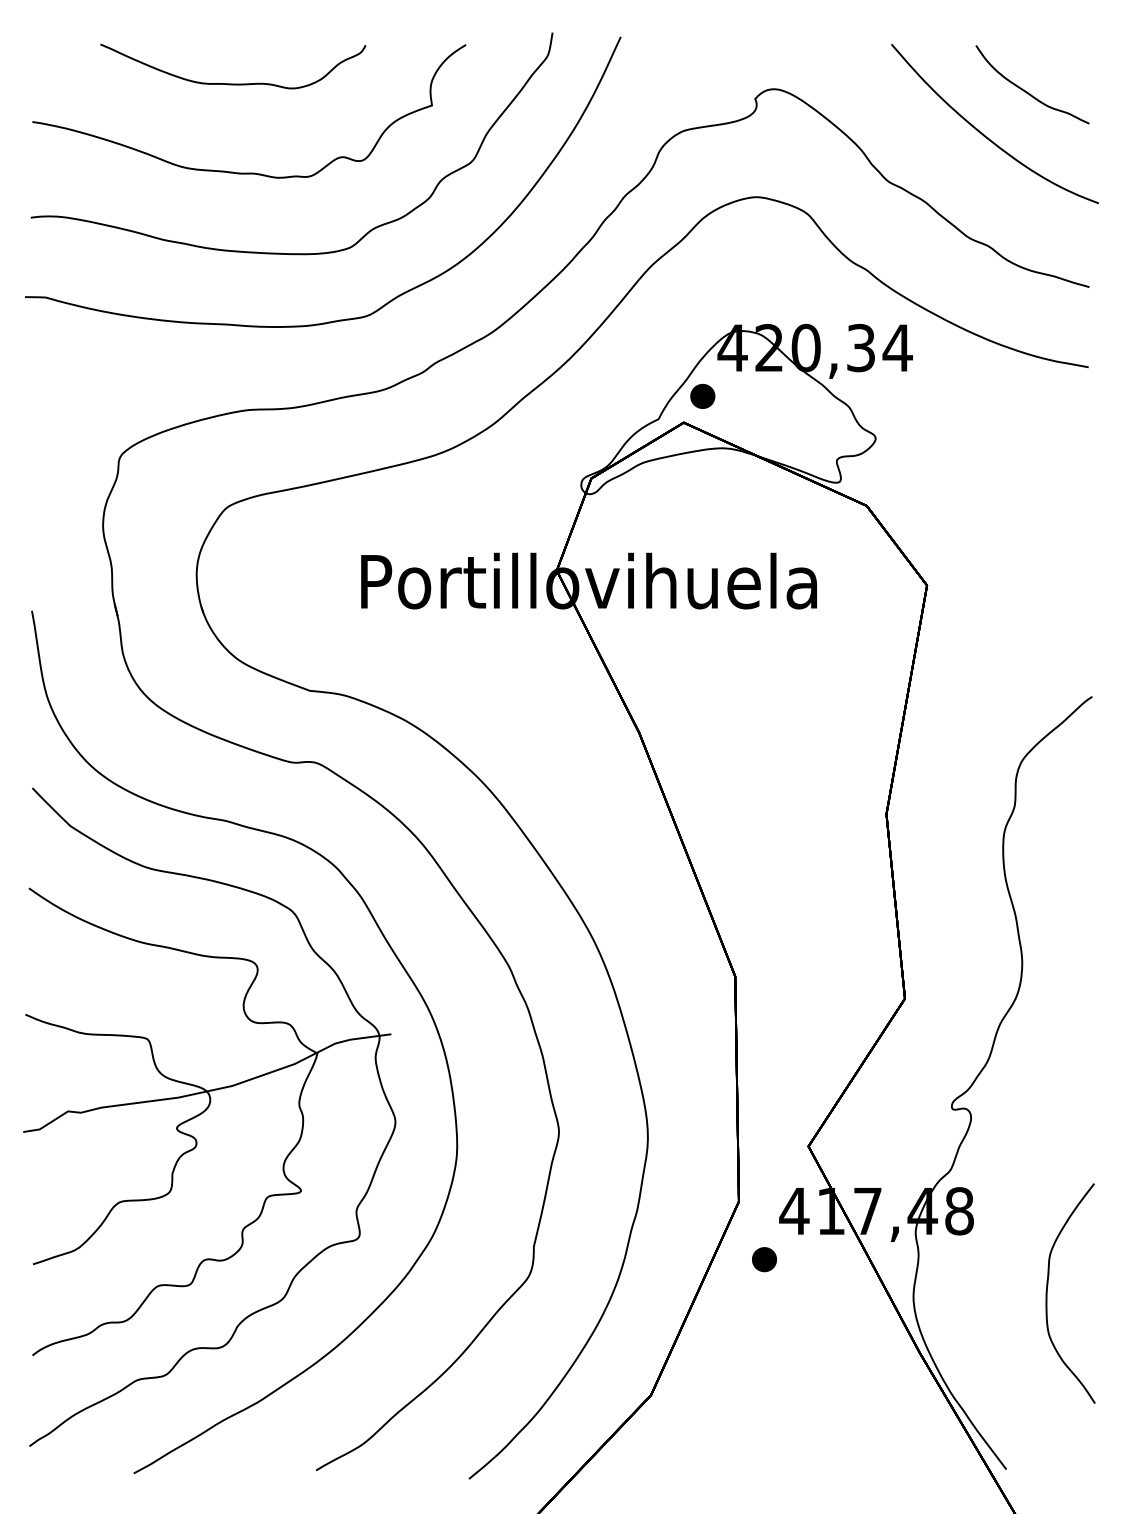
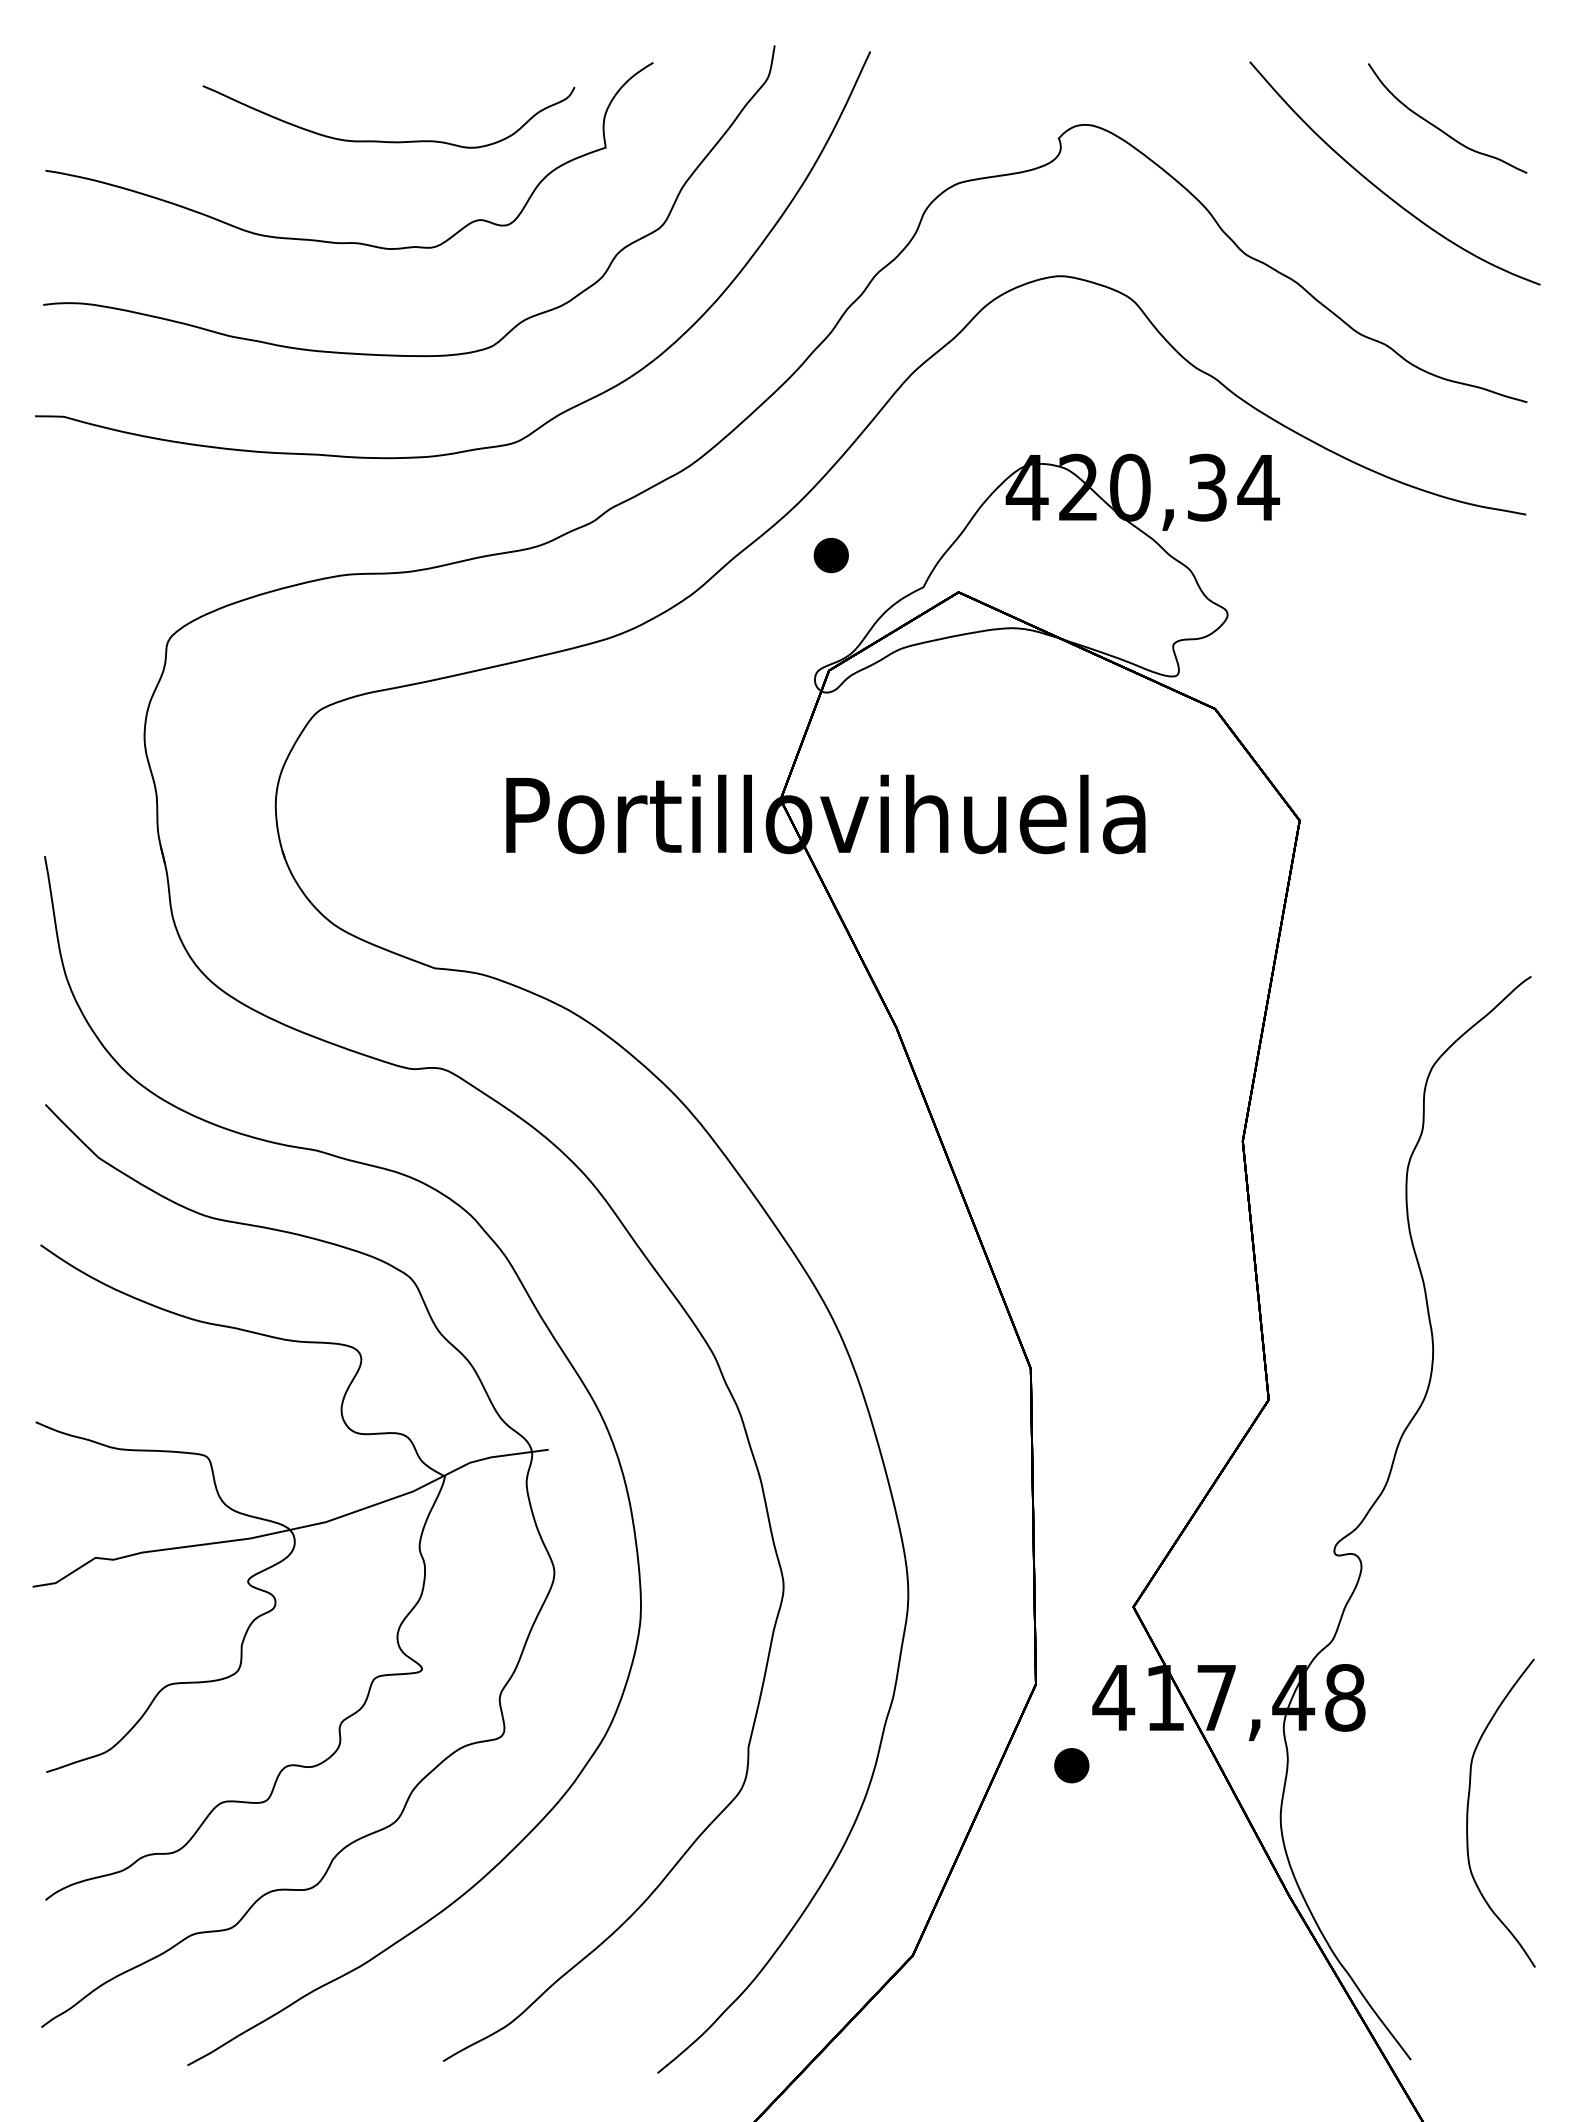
part: (227, 83) -> (381, 140), moved
part: (702, 396) -> (830, 555), moved

